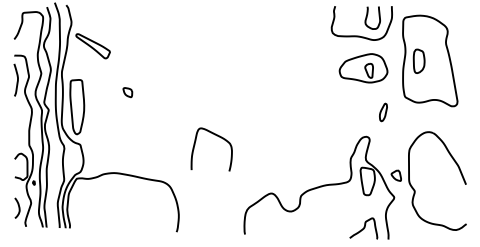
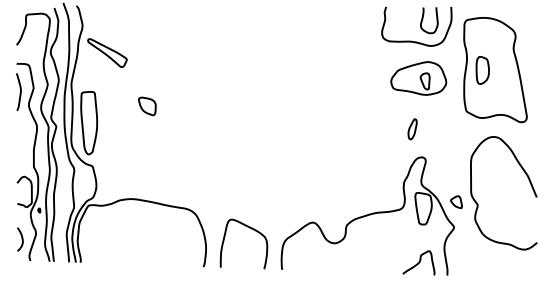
part: (127, 92) -> (147, 106), size x1.67
part: (383, 112) -> (412, 129), moved
curve: (218, 136) -> (251, 229), moved
part: (415, 190) -> (478, 204), moved

